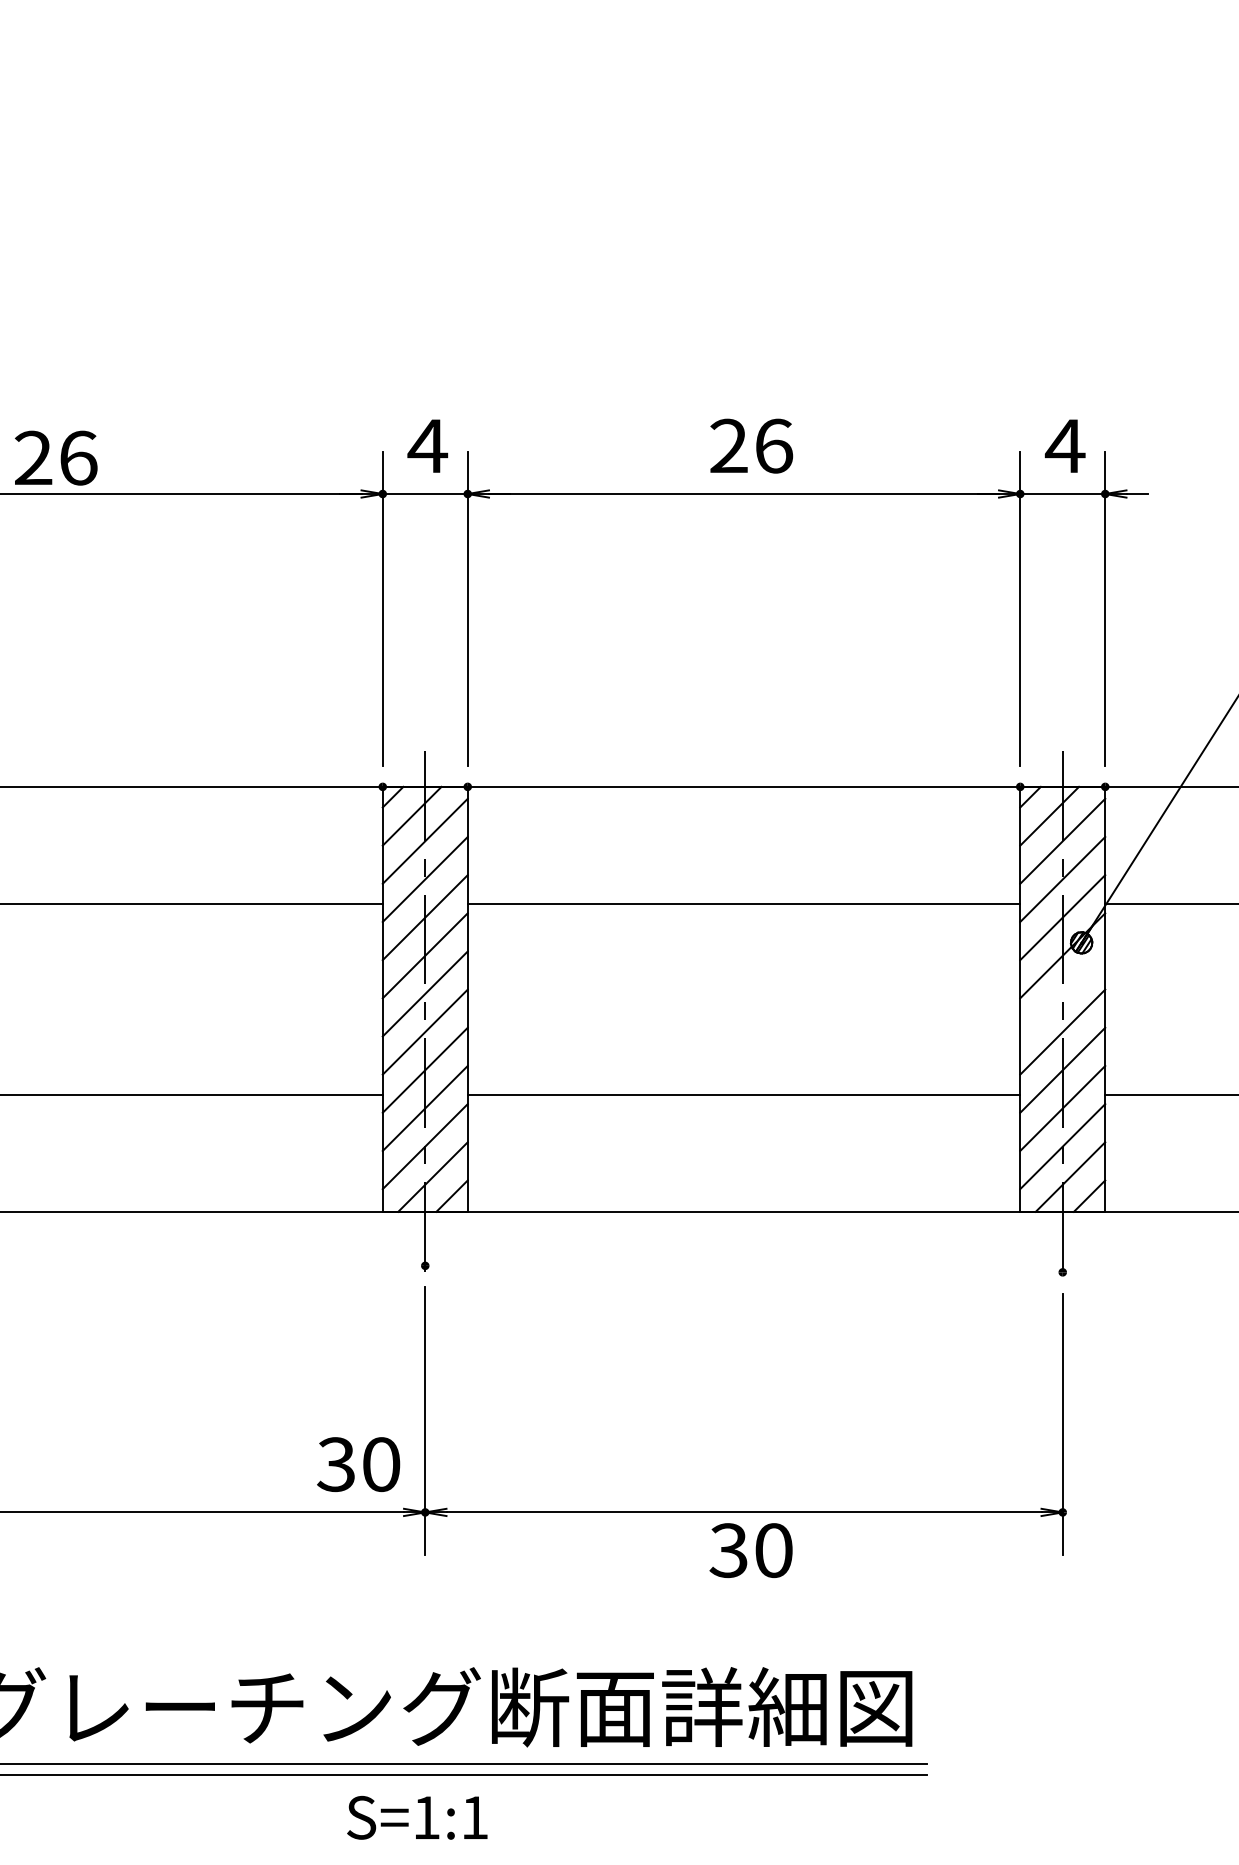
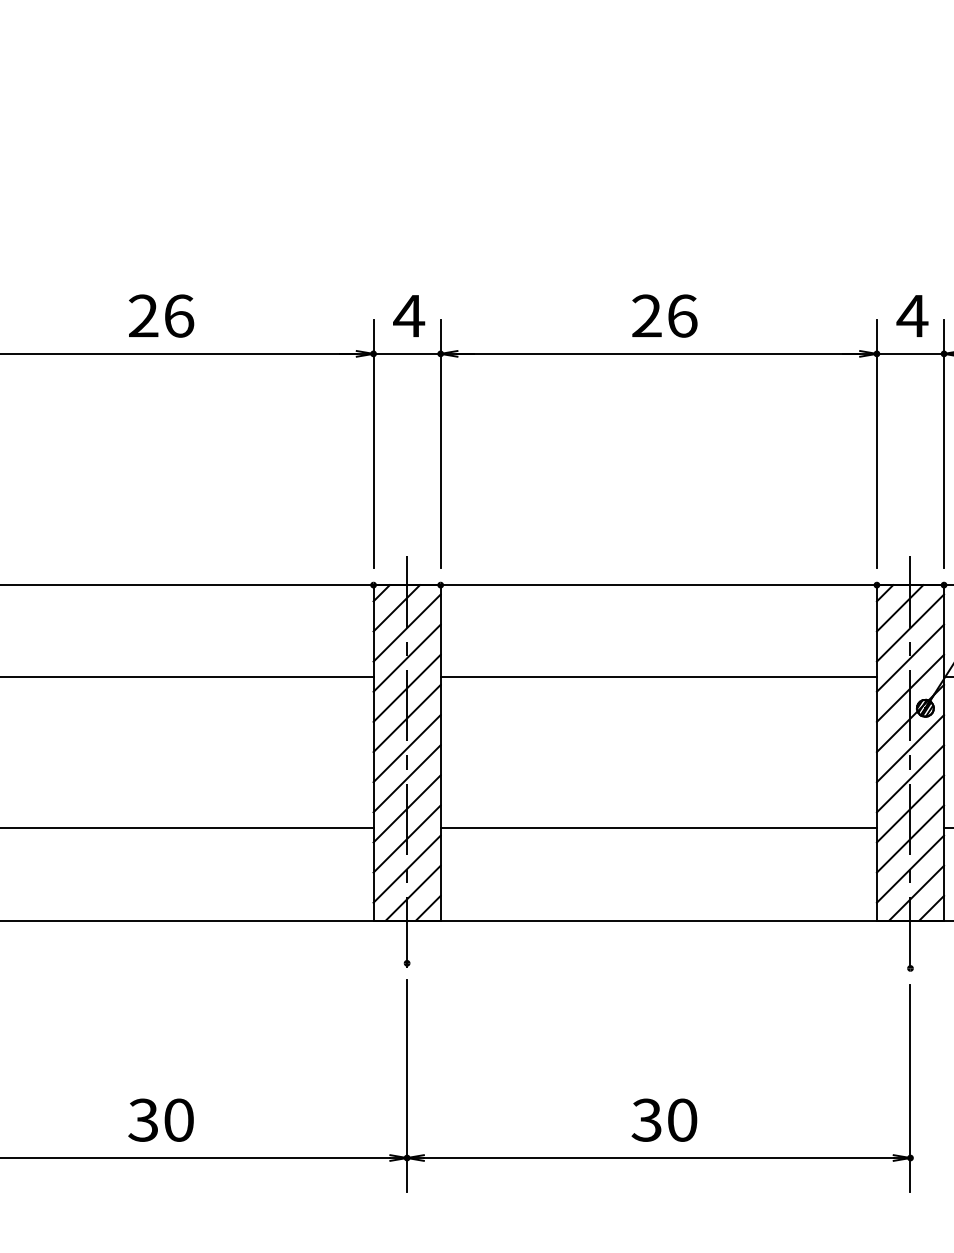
text: (56, 457) -> (161, 315), moved
line: (1062, 993) -> (910, 748), added
text: (358, 1464) -> (160, 1120), moved
text: (750, 1550) -> (663, 1120), moved

